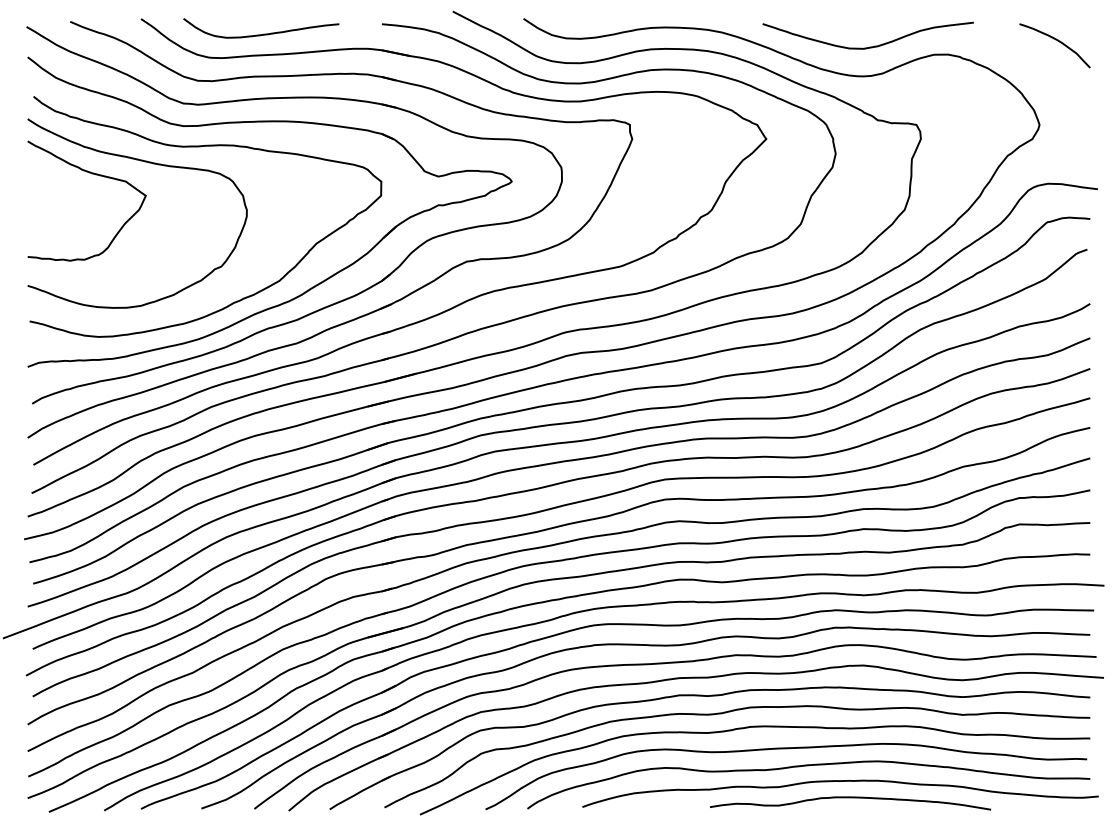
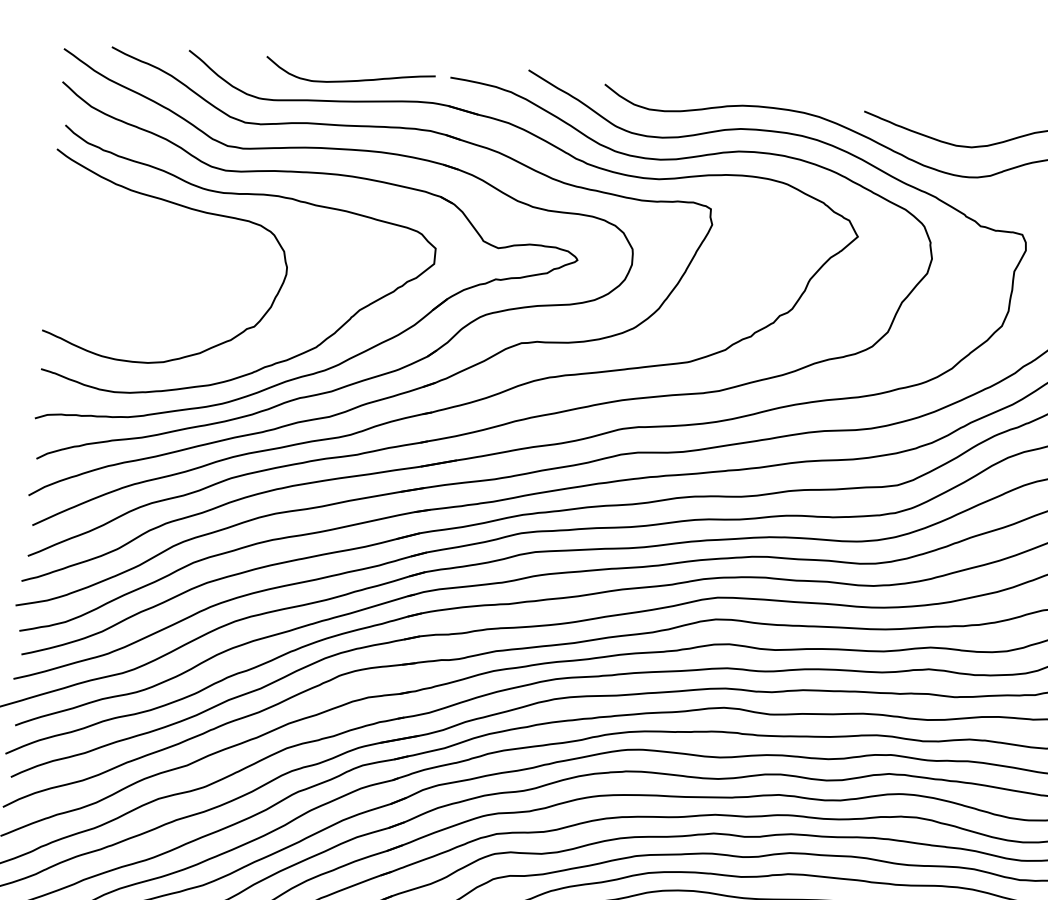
curve: (263, 33) -> (352, 79), moved
curve: (92, 174) -> (122, 215), removed

